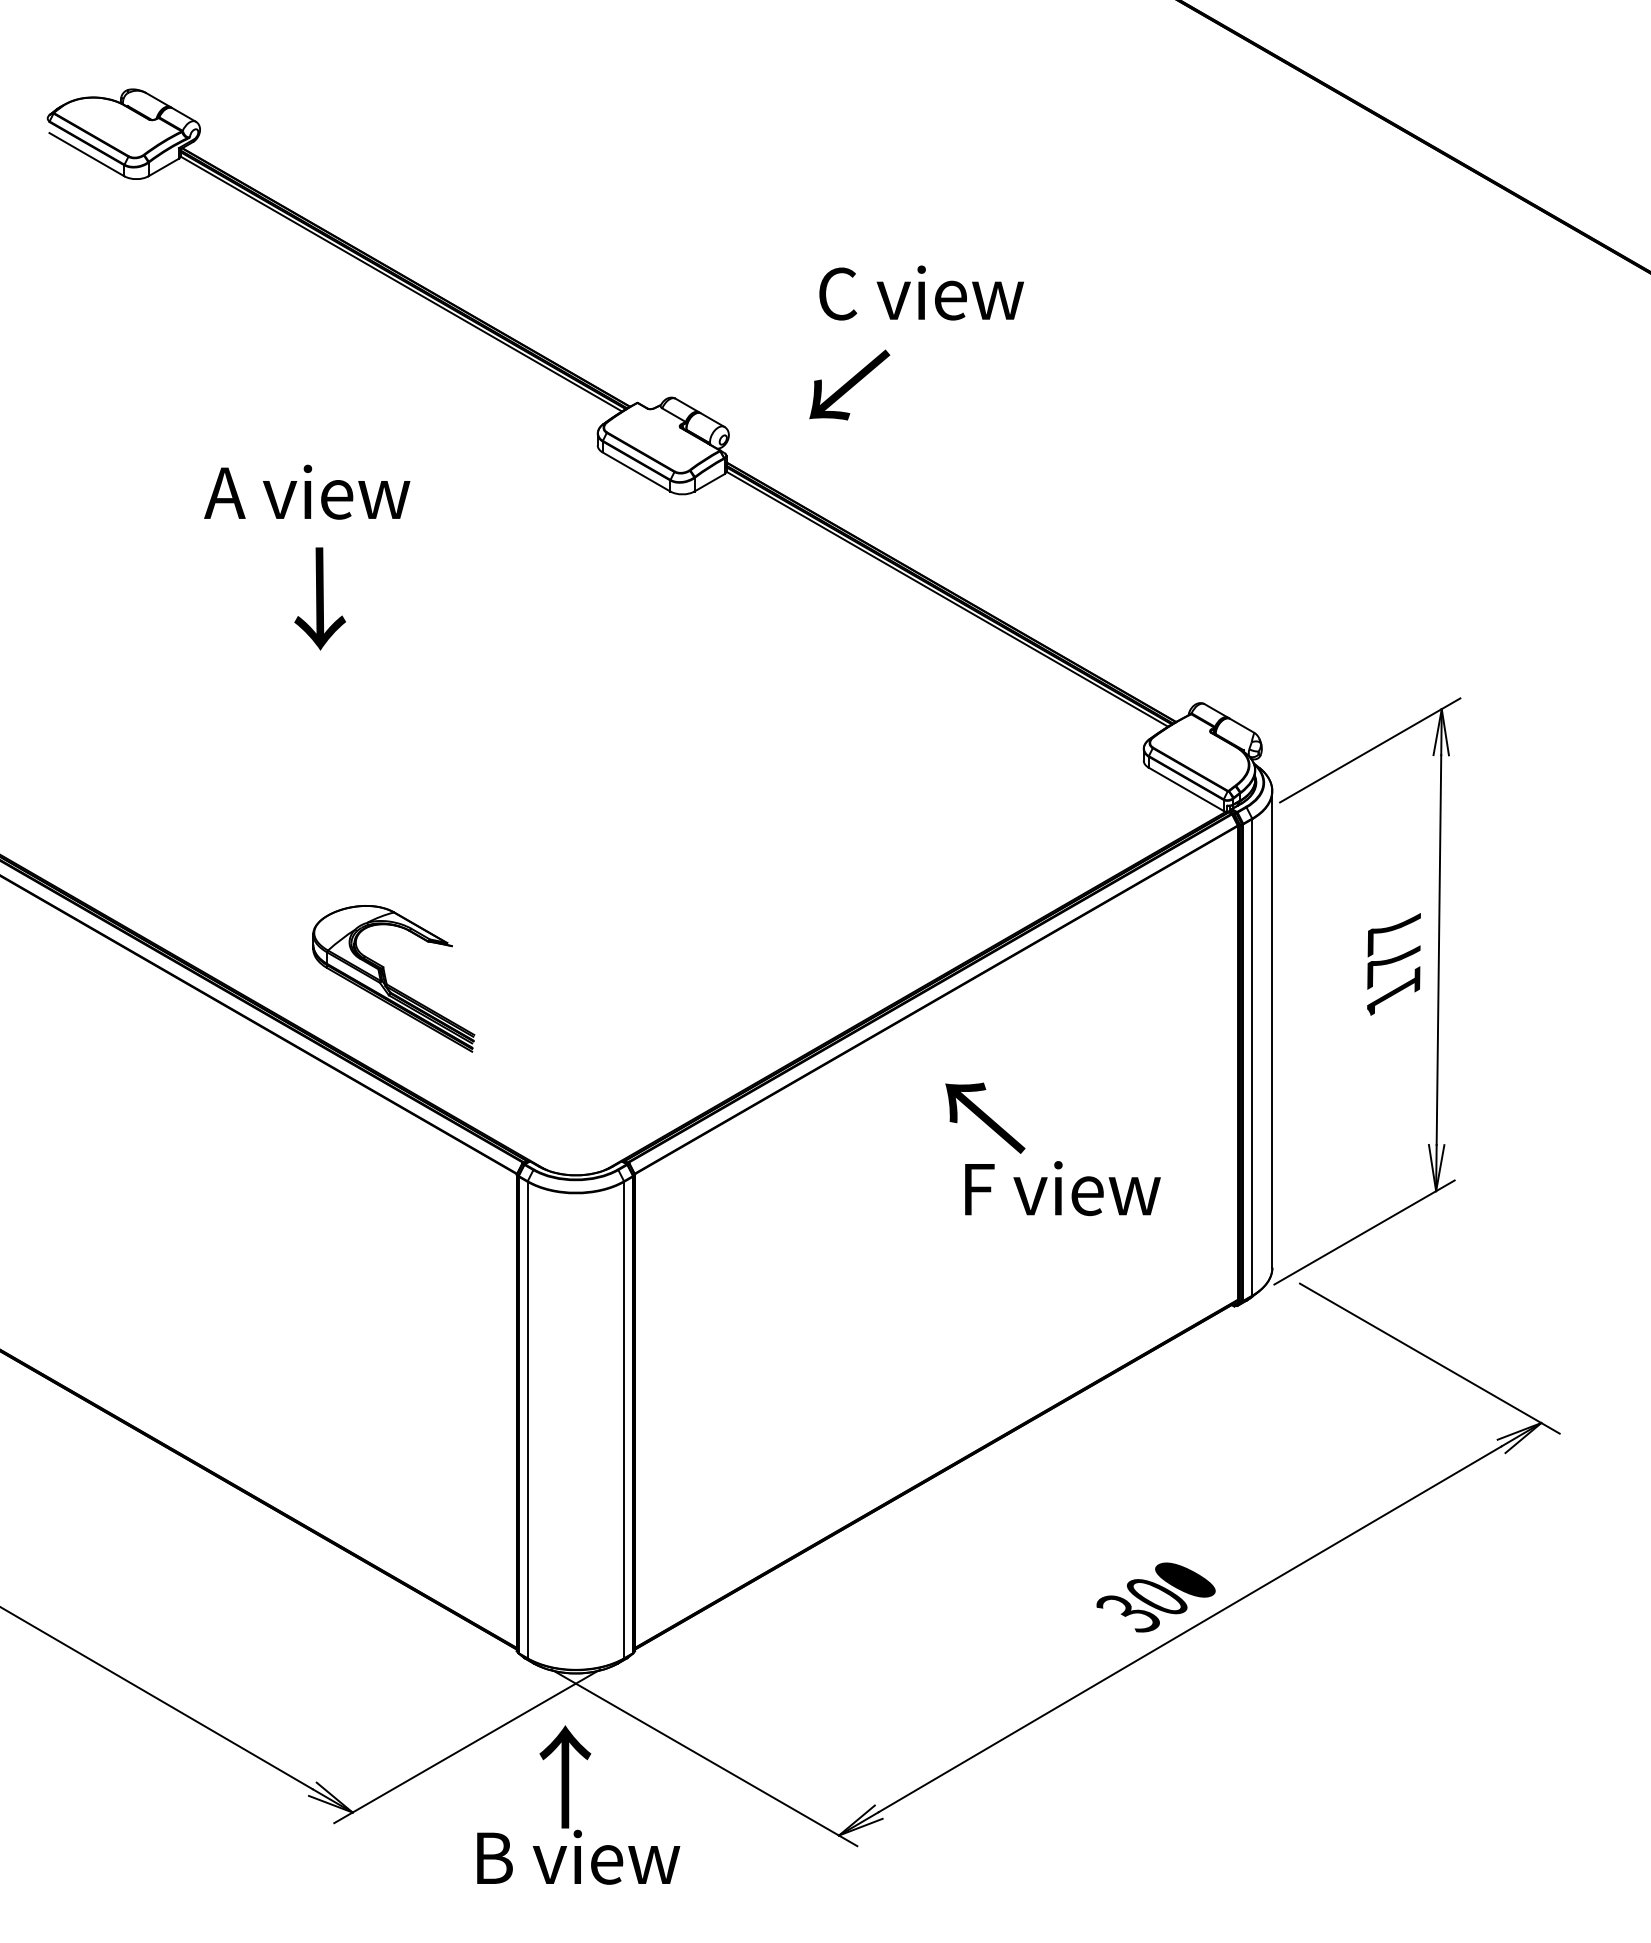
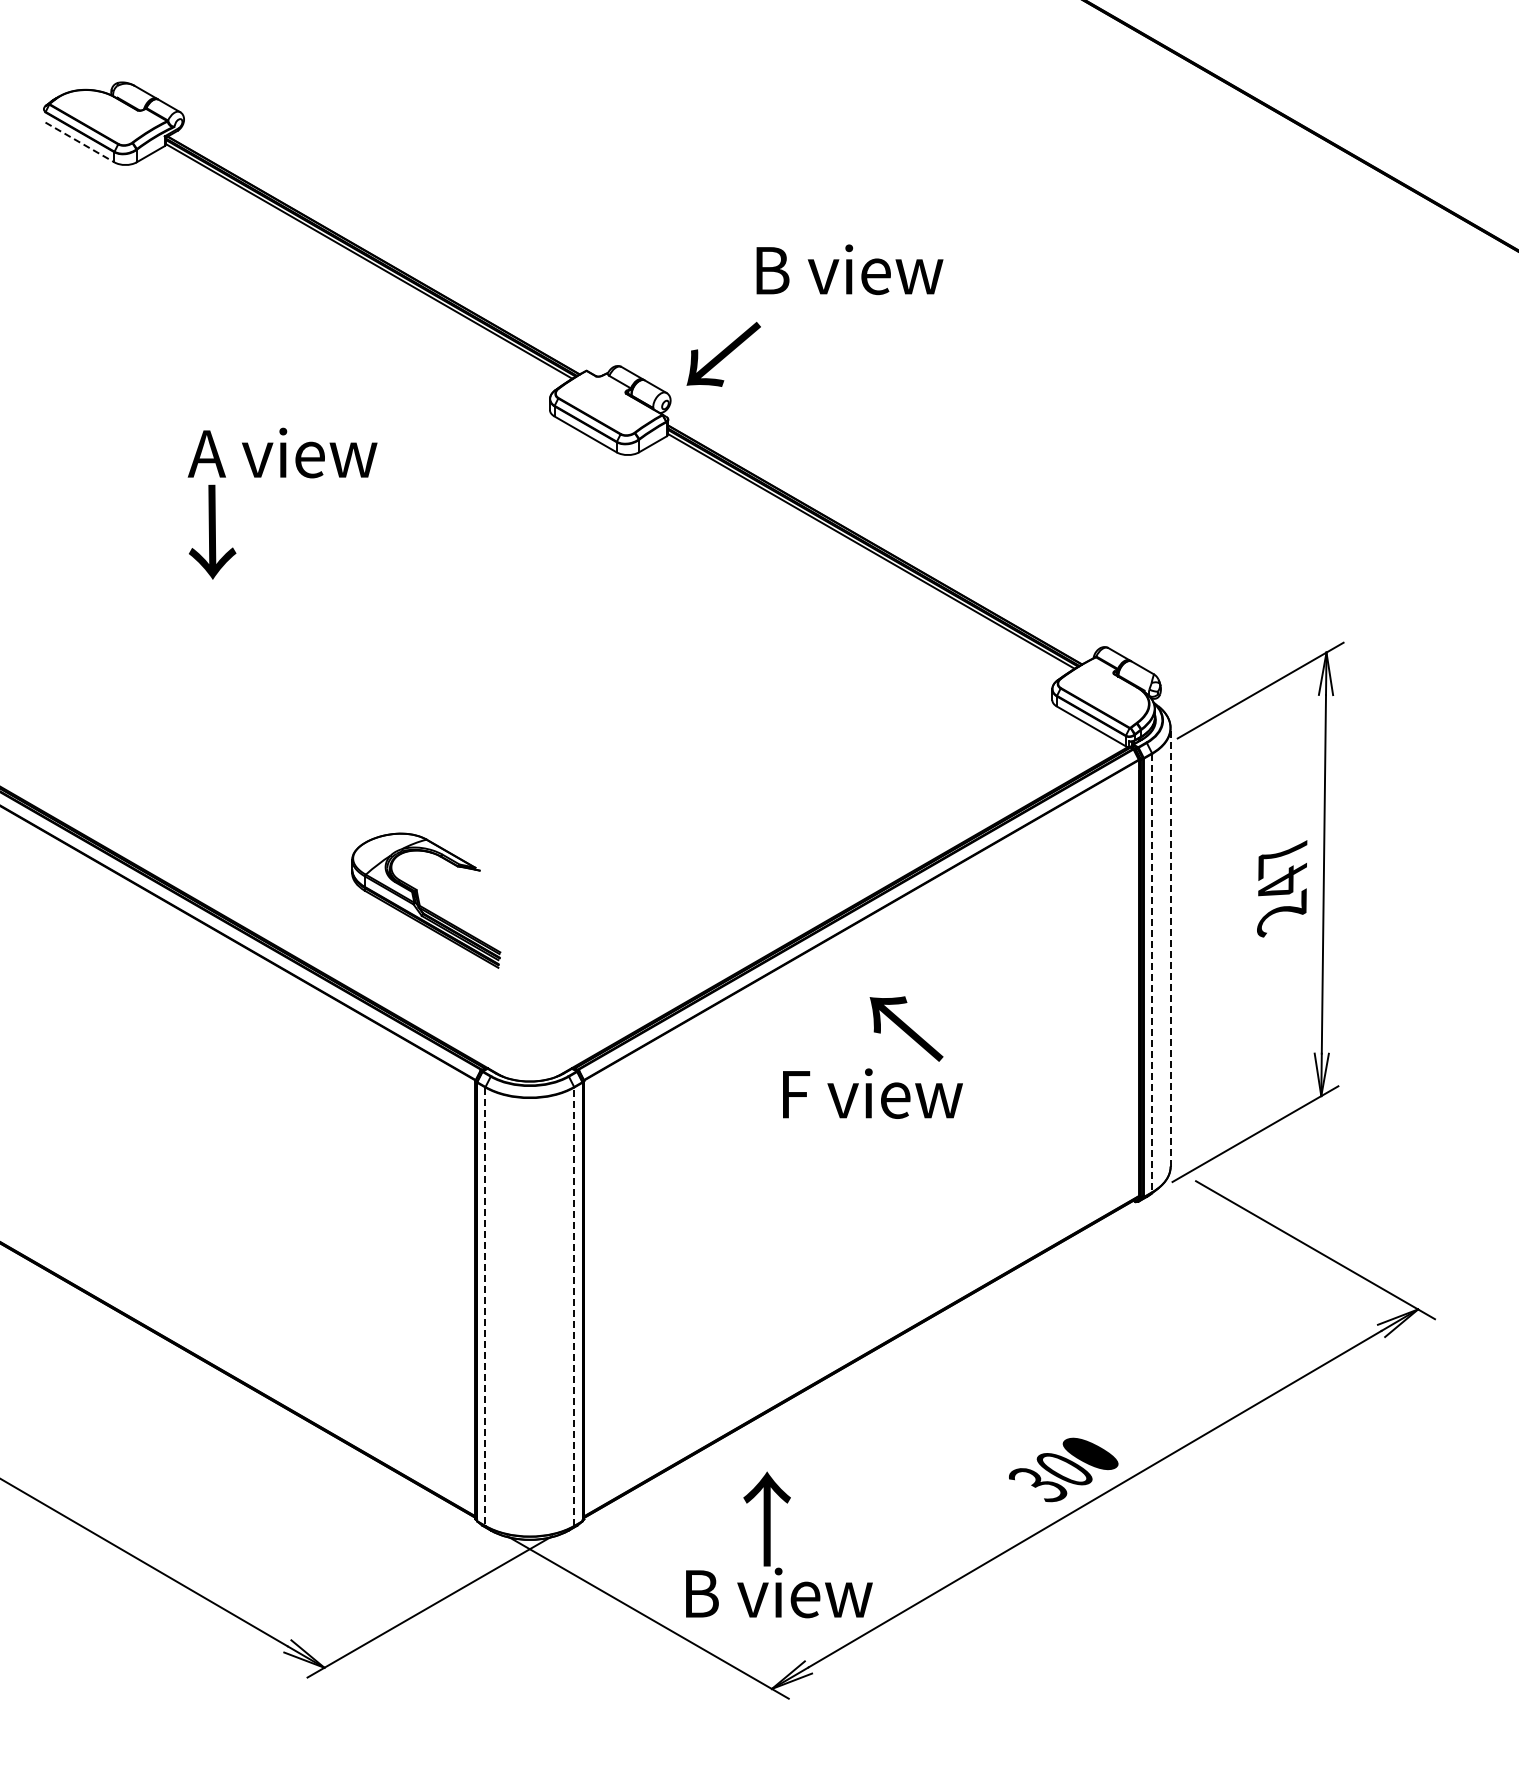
line: (86, 154) -> (79, 142), solid -> dashed
text: (922, 292) -> (848, 269), C view -> B view
text: (849, 385) -> (723, 354), moved
text: (320, 598) -> (212, 531), moved
text: (1392, 978) -> (1281, 900), 177 -> 247
part: (387, 981) -> (420, 903), moved
line: (1272, 1028) -> (1170, 946), solid -> dashed
line: (1252, 1057) -> (1152, 973), solid -> dashed
text: (1062, 1188) -> (872, 1093), moved
line: (624, 1419) -> (574, 1306), solid -> dashed
line: (527, 1420) -> (485, 1307), solid -> dashed
text: (578, 1804) -> (779, 1544), moved

